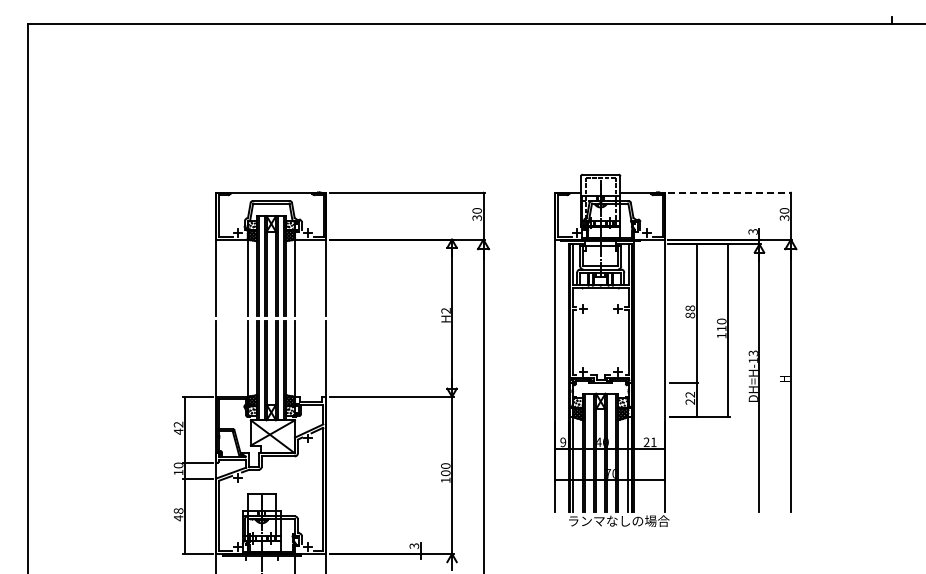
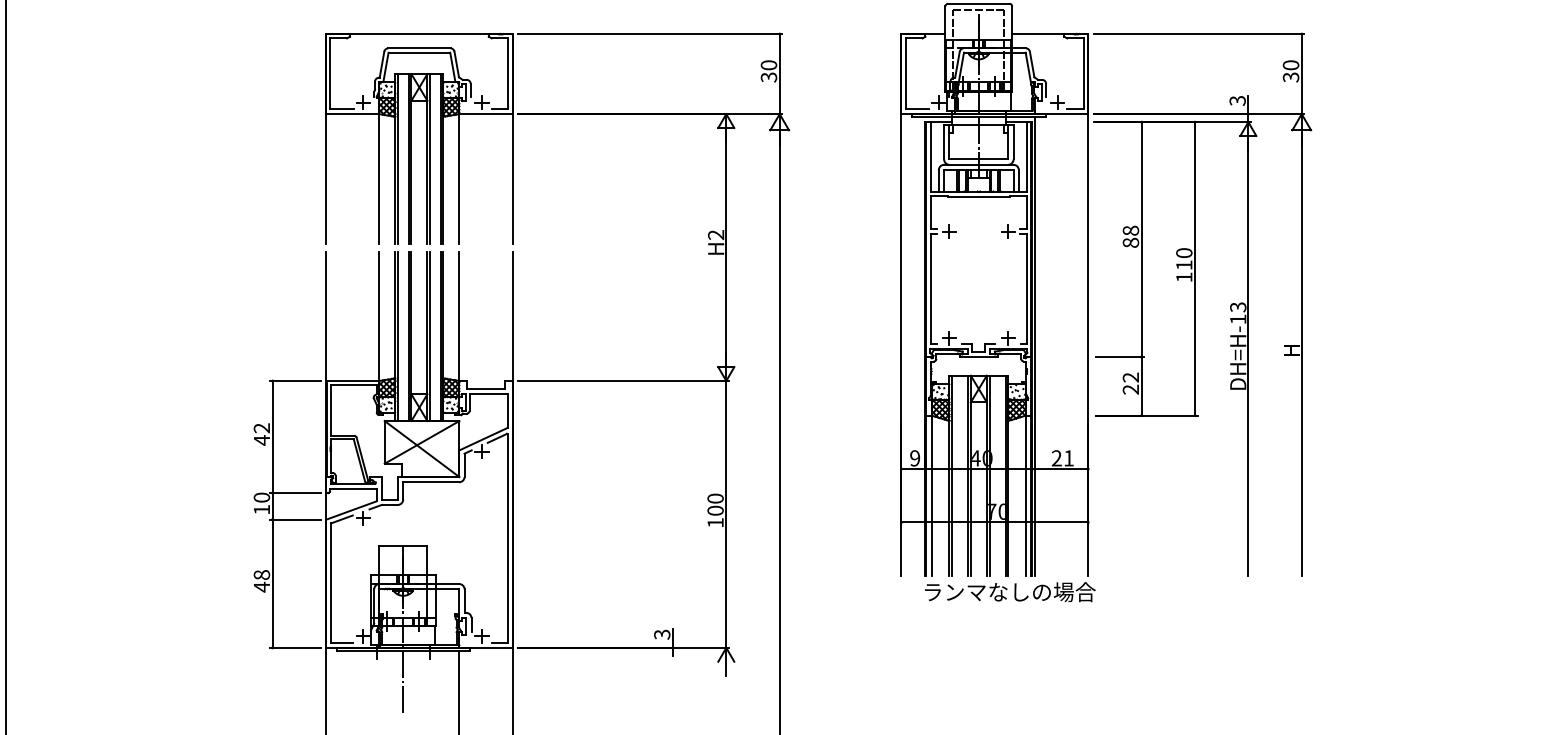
line: (730, 192) -> (1199, 34), dashed -> solid

